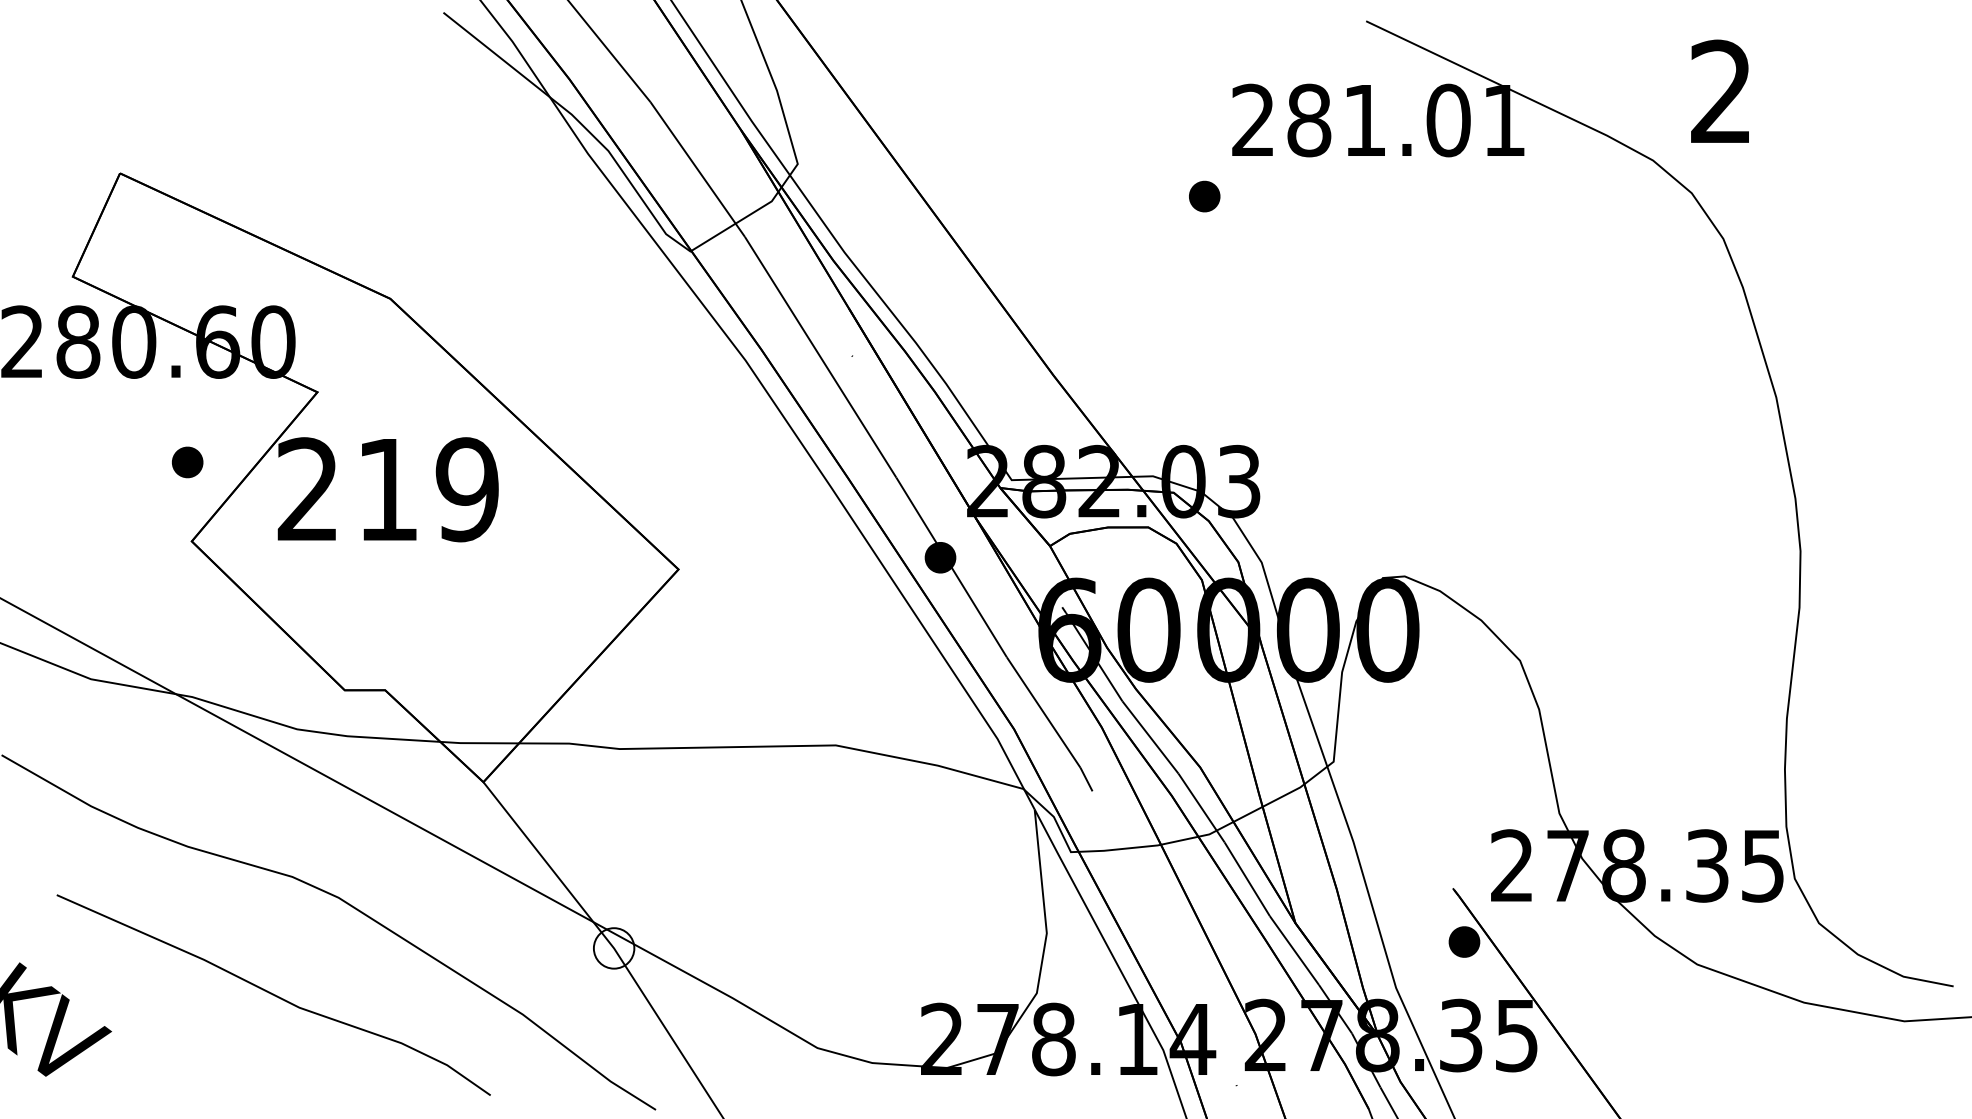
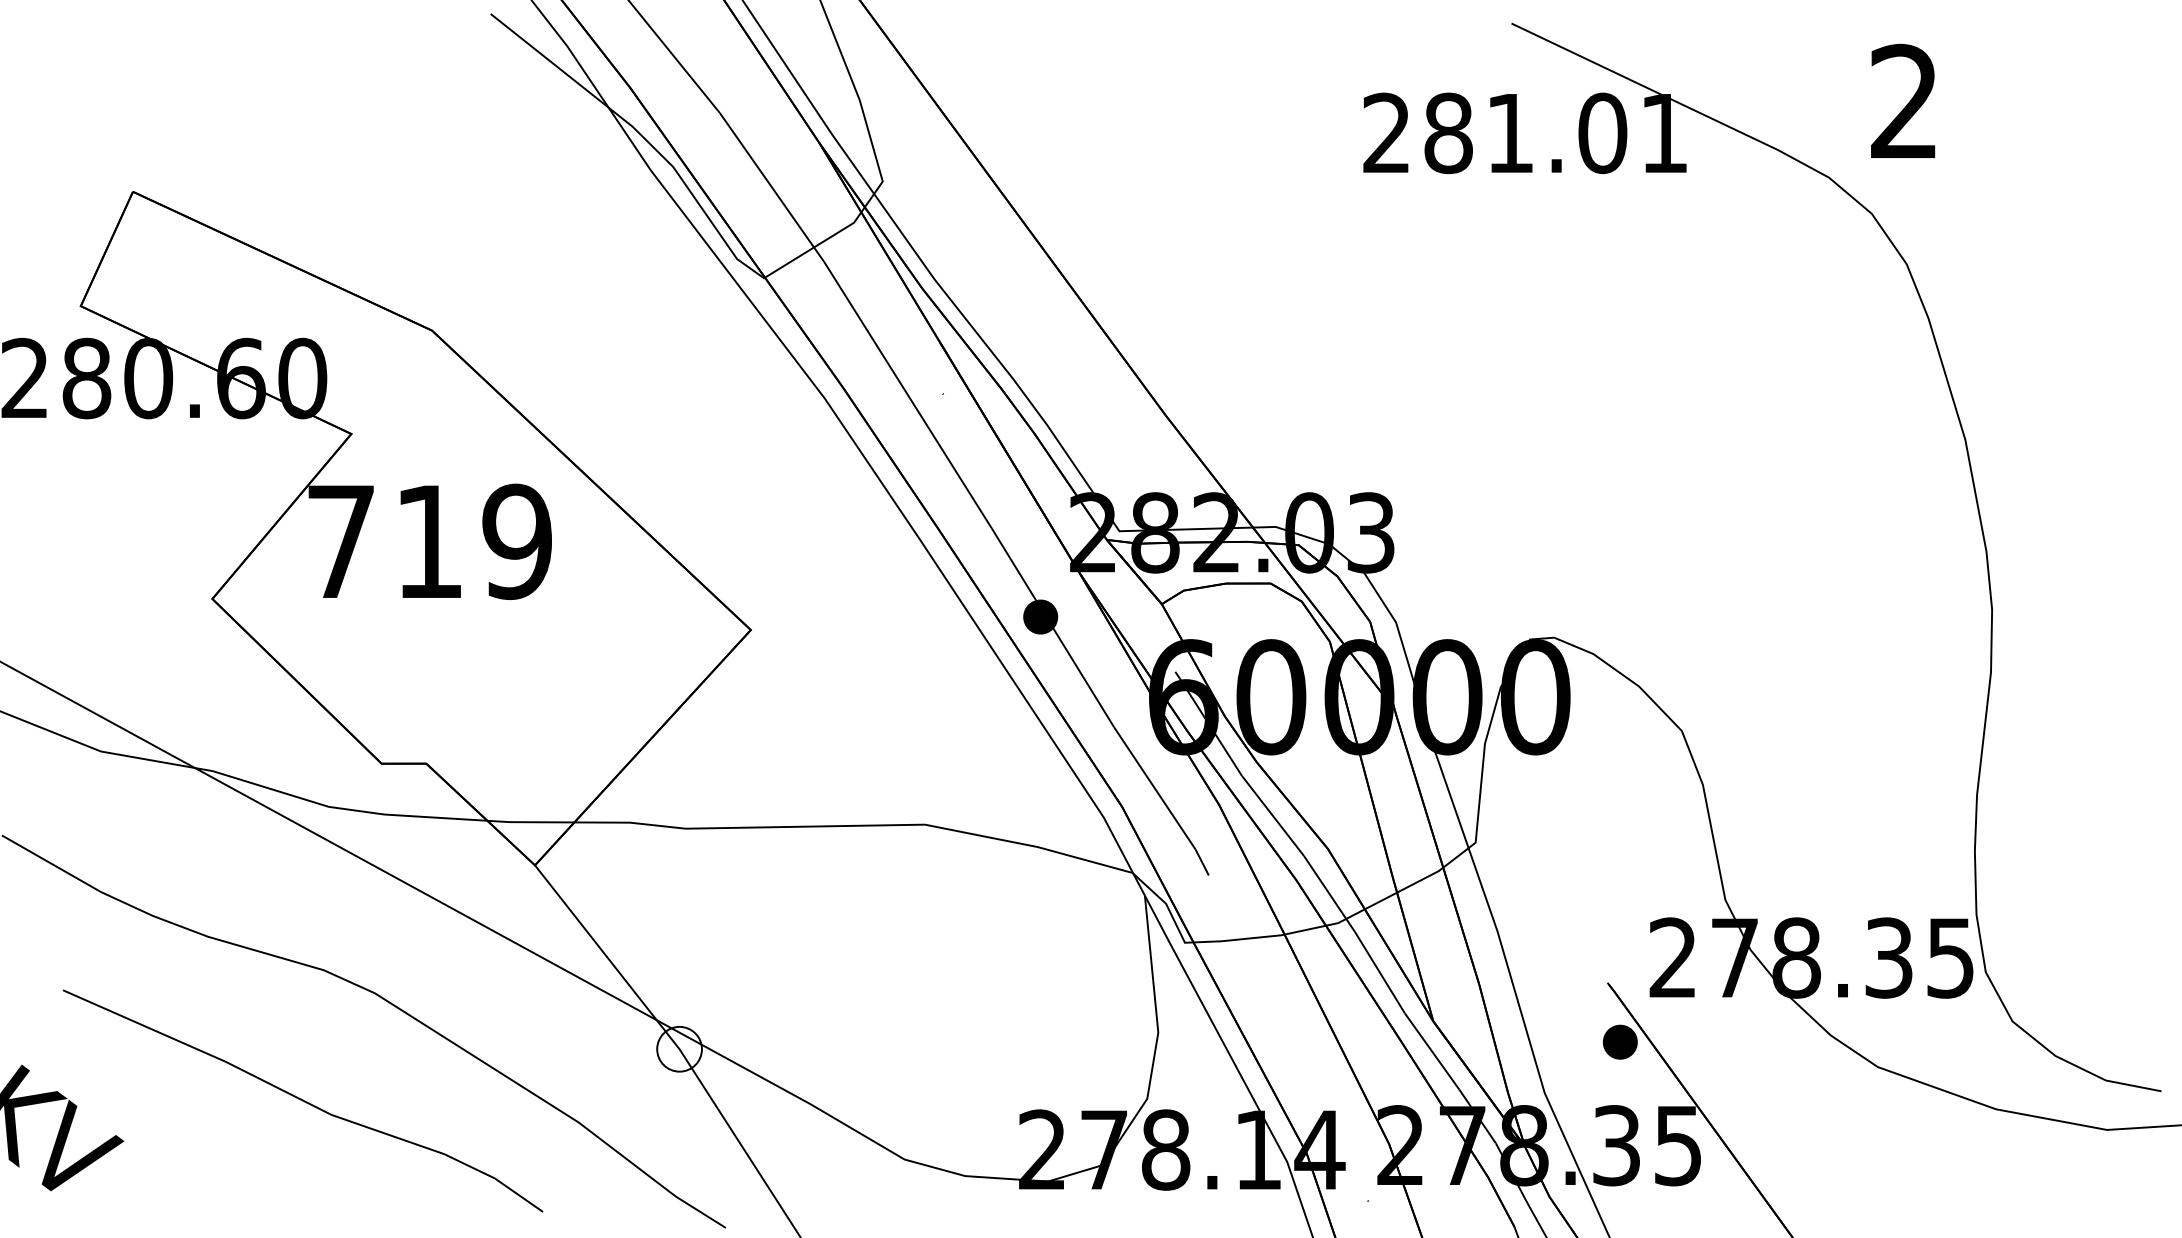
part: (1204, 196) -> (1332, 217), removed
part: (187, 462) -> (207, 511), removed
text: (307, 488) -> (340, 540), 219 -> 719

